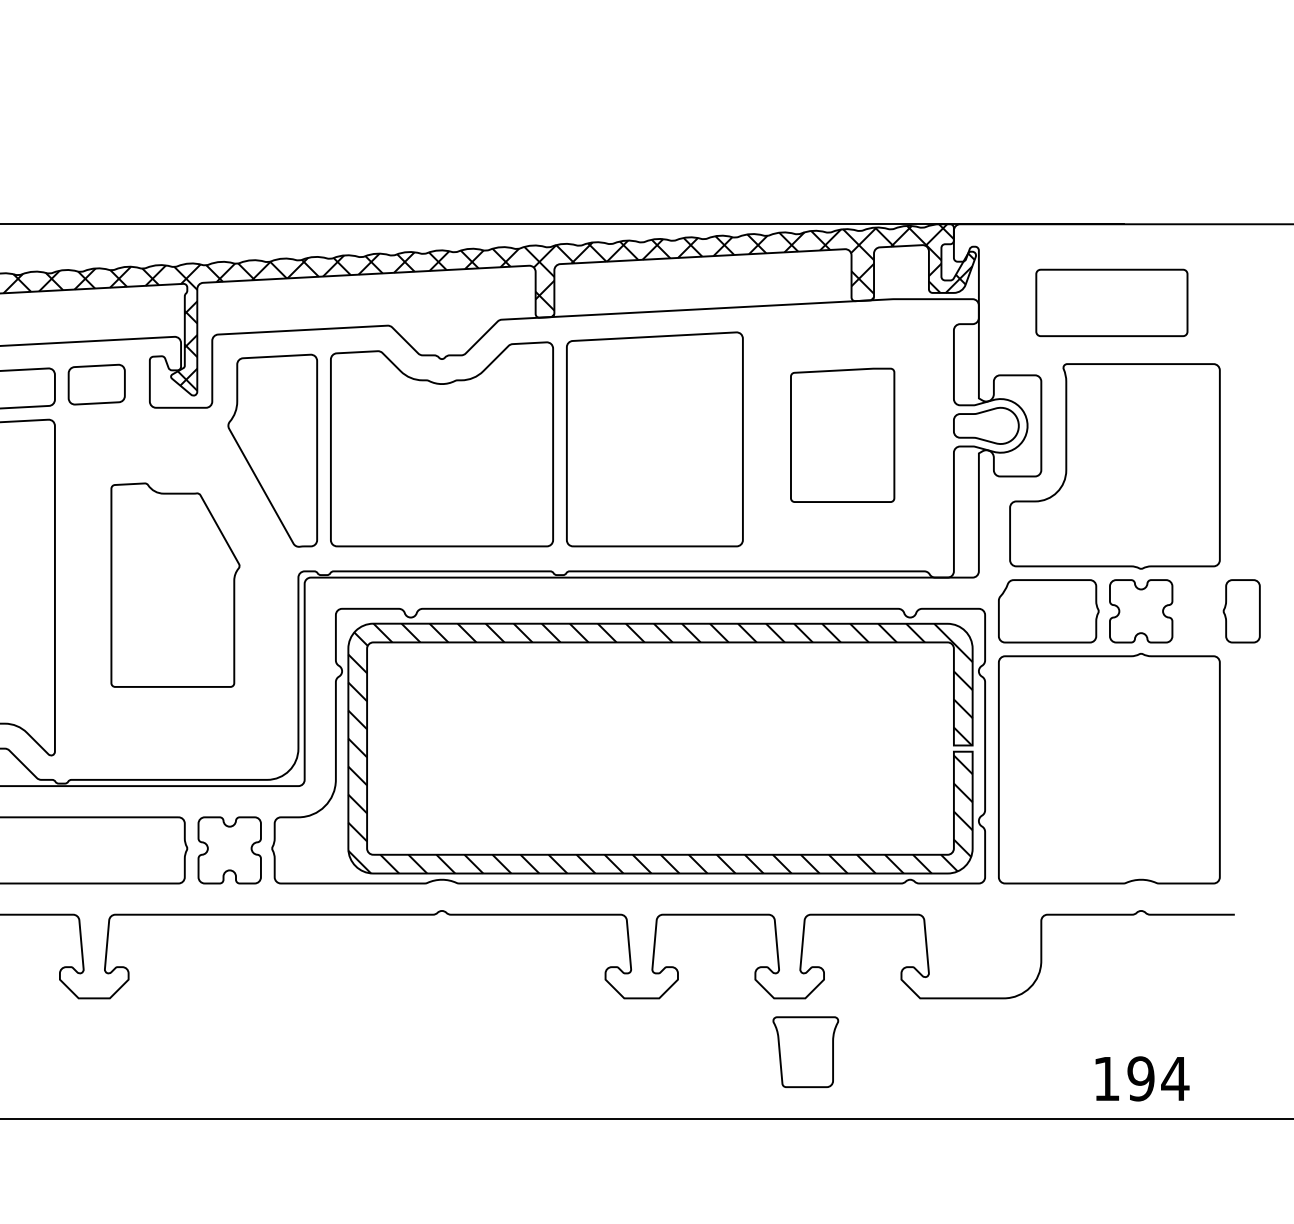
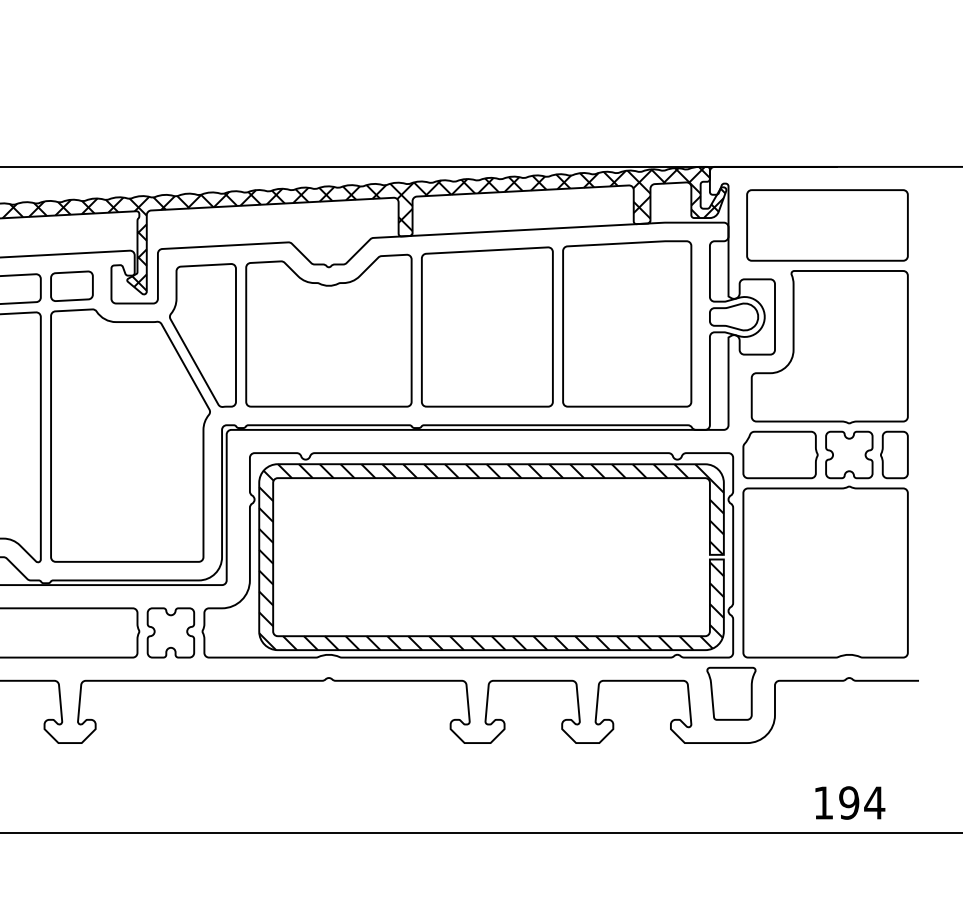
part: (1111, 302) -> (827, 225), size x1.43
part: (842, 435) -> (627, 324), size x1.67
part: (175, 584) -> (130, 435), size x1.67
part: (1241, 611) -> (894, 455), moved
part: (805, 1051) -> (731, 693), moved

